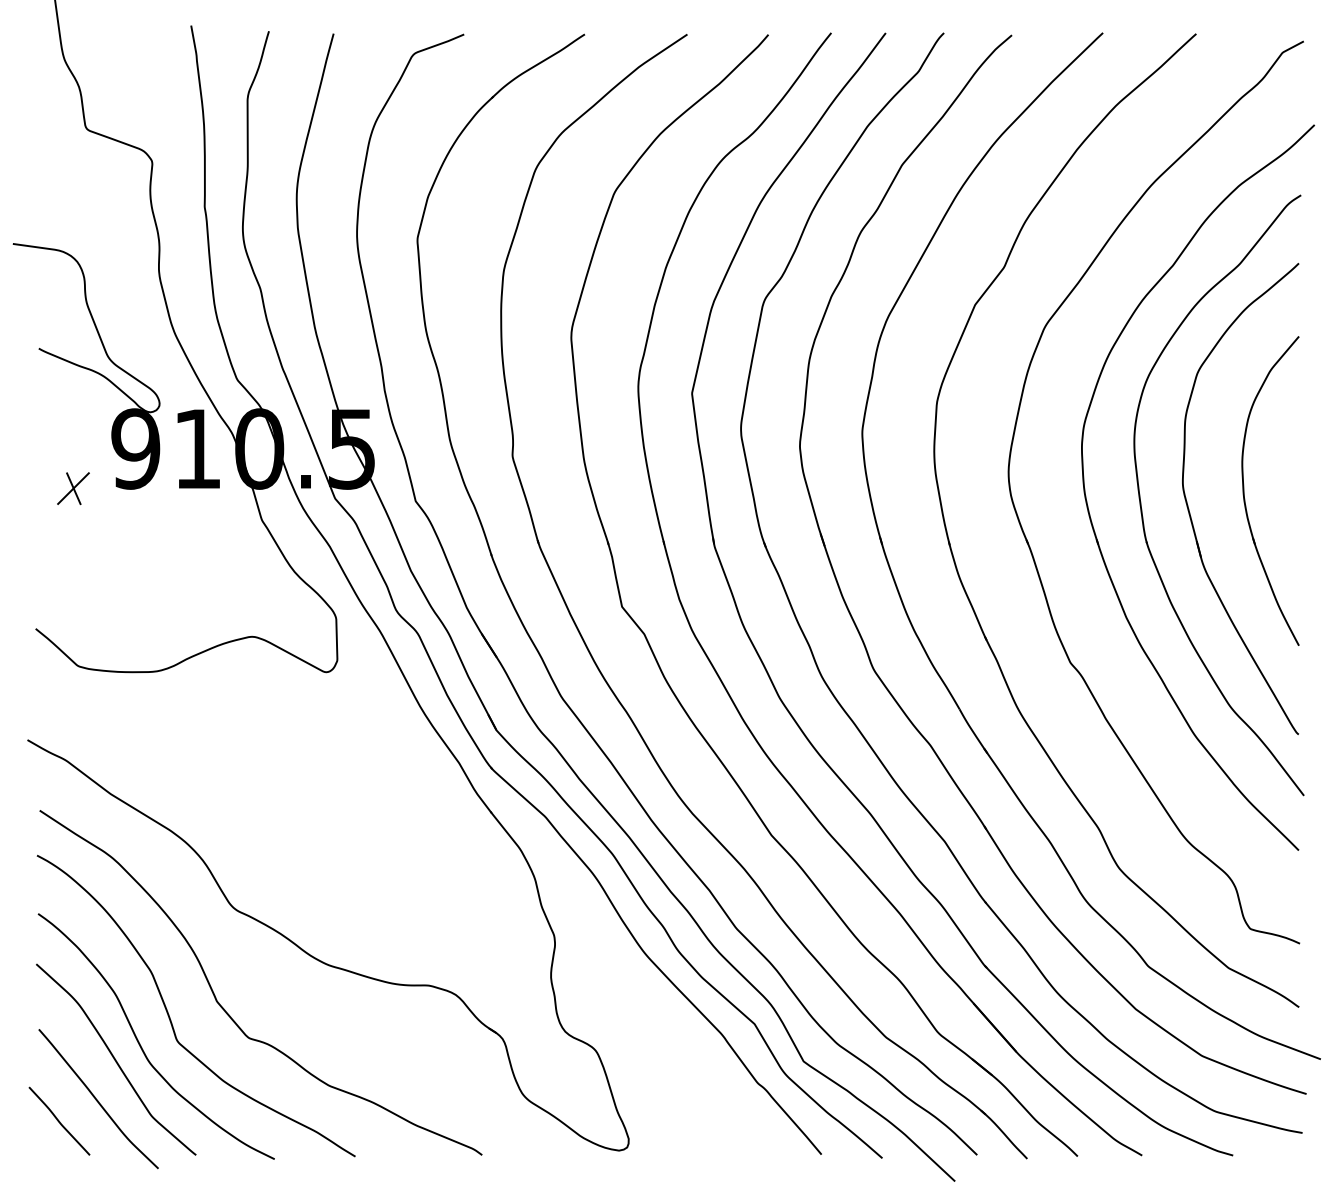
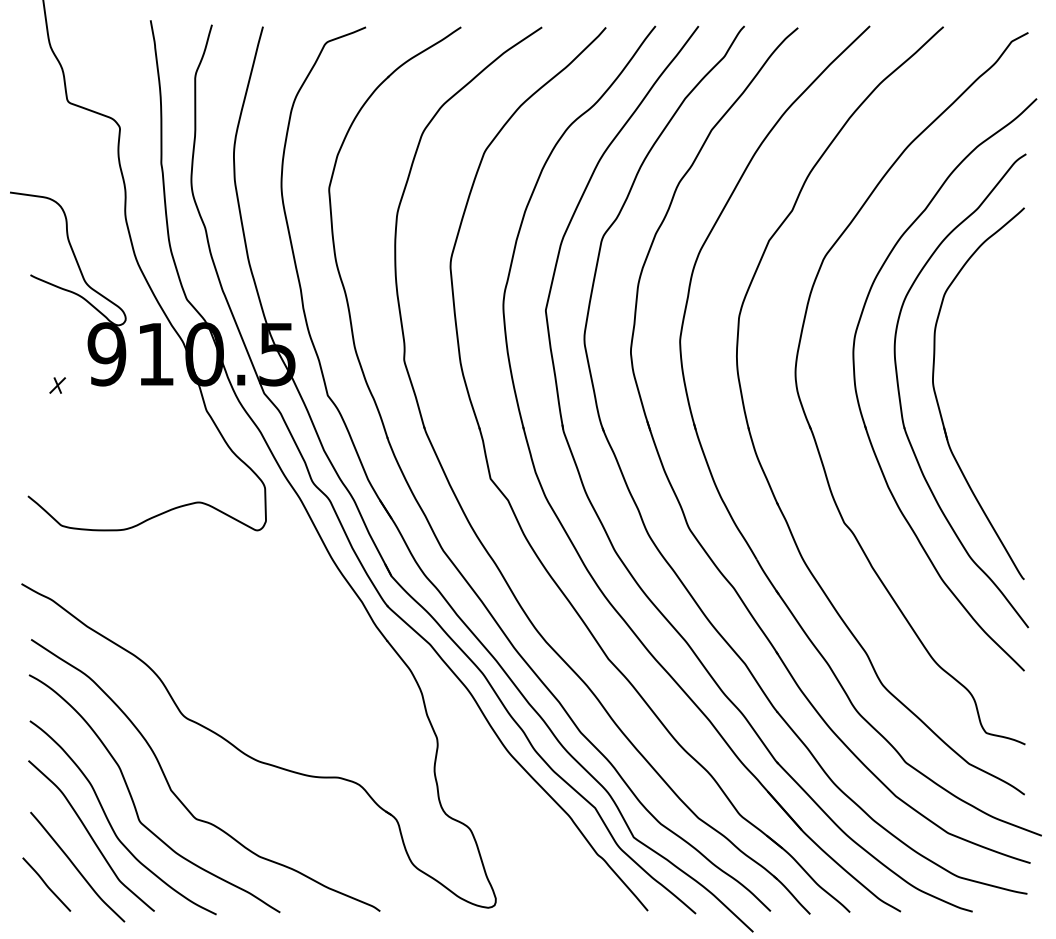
part: (73, 488) -> (57, 385), size x0.6
part: (1245, 497) -> (982, 392), removed

